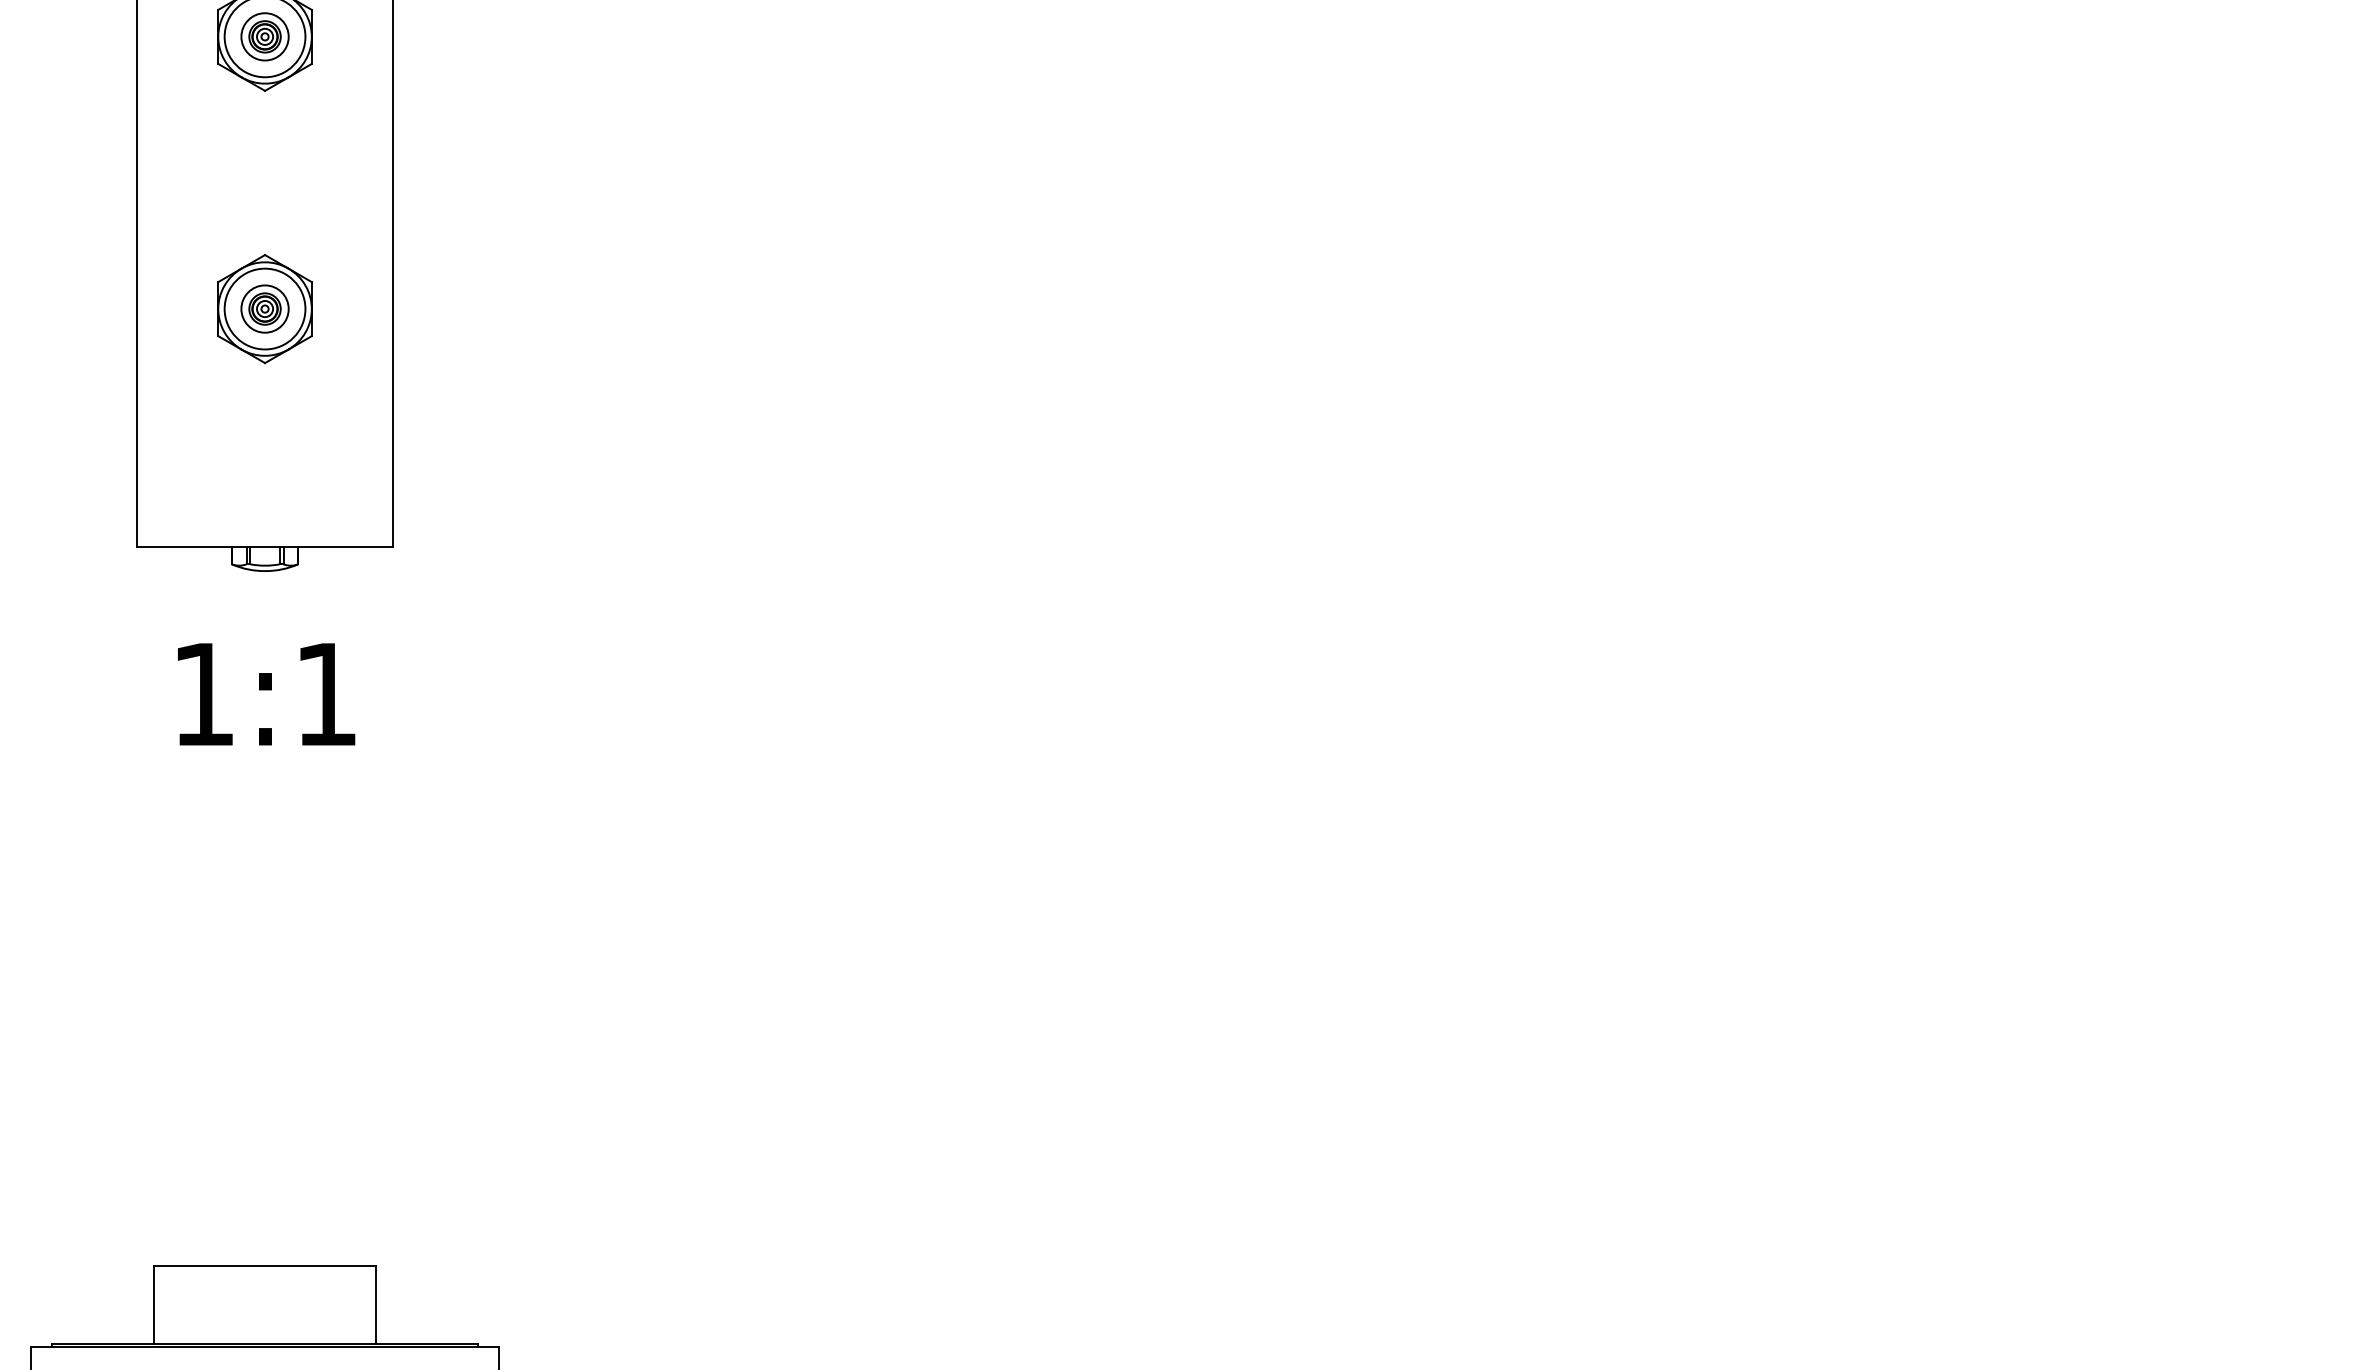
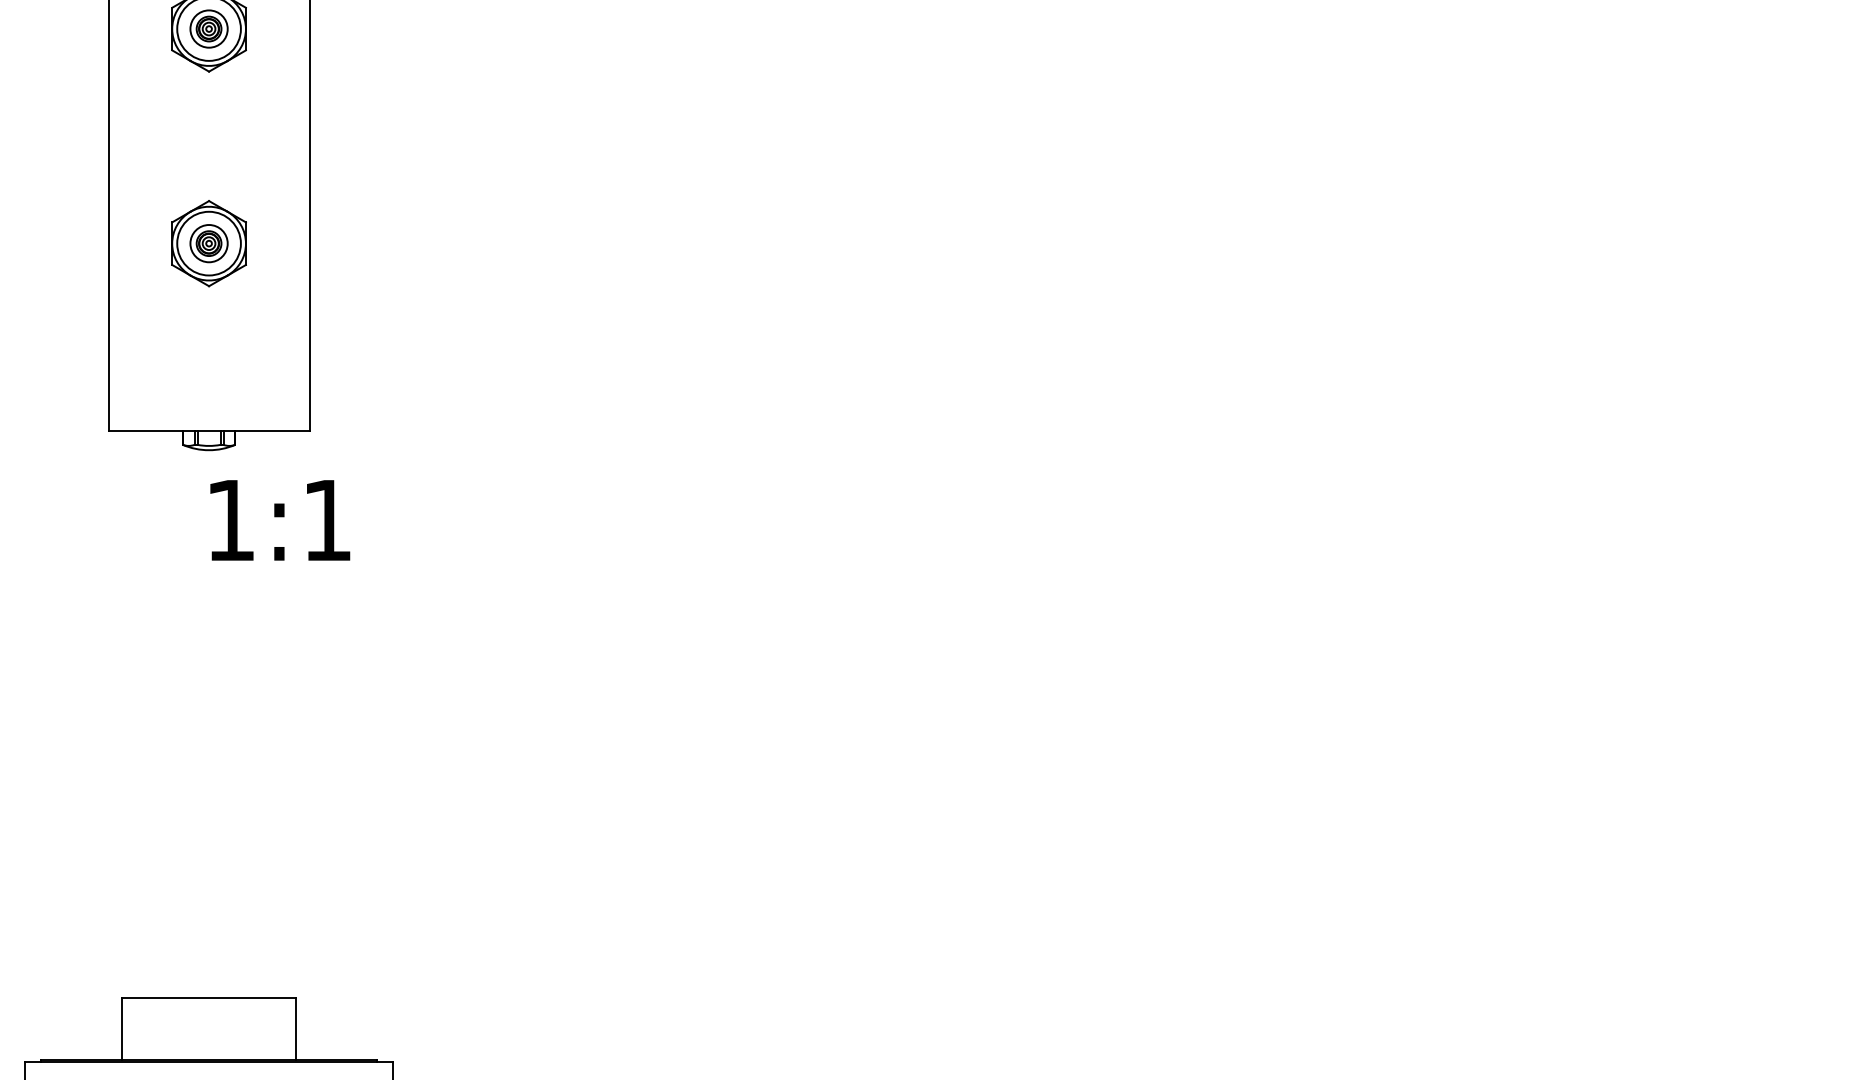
text: (266, 694) -> (280, 520), moved

